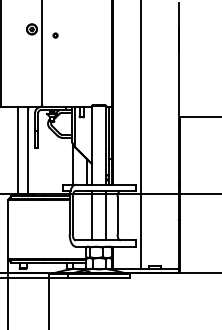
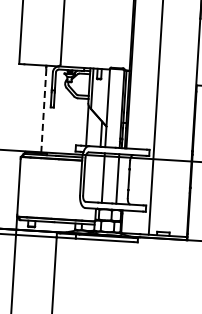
line: (18, 150) -> (34, 108), removed
line: (28, 151) -> (43, 110), solid -> dashed

